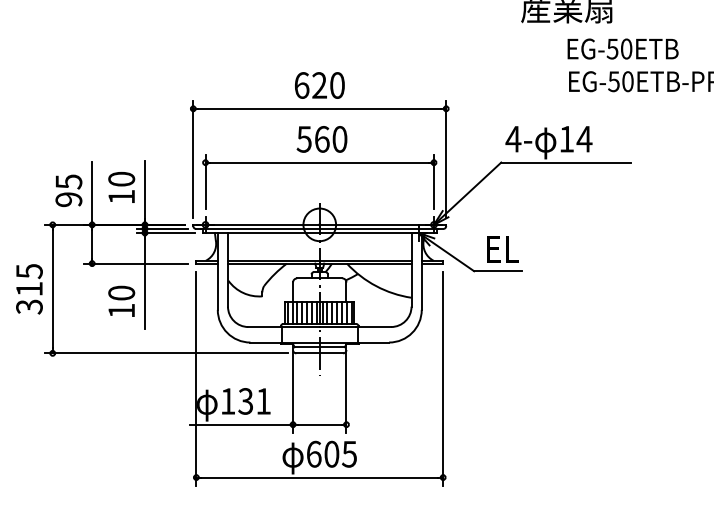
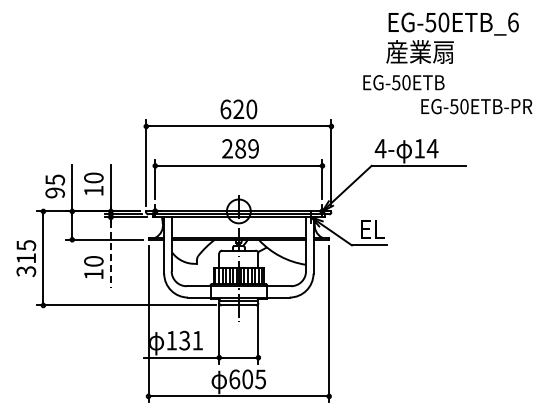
text: (622, 48) -> (403, 82), moved
text: (322, 138) -> (240, 148), 560 -> 289
line: (144, 283) -> (110, 254), solid -> dashed

